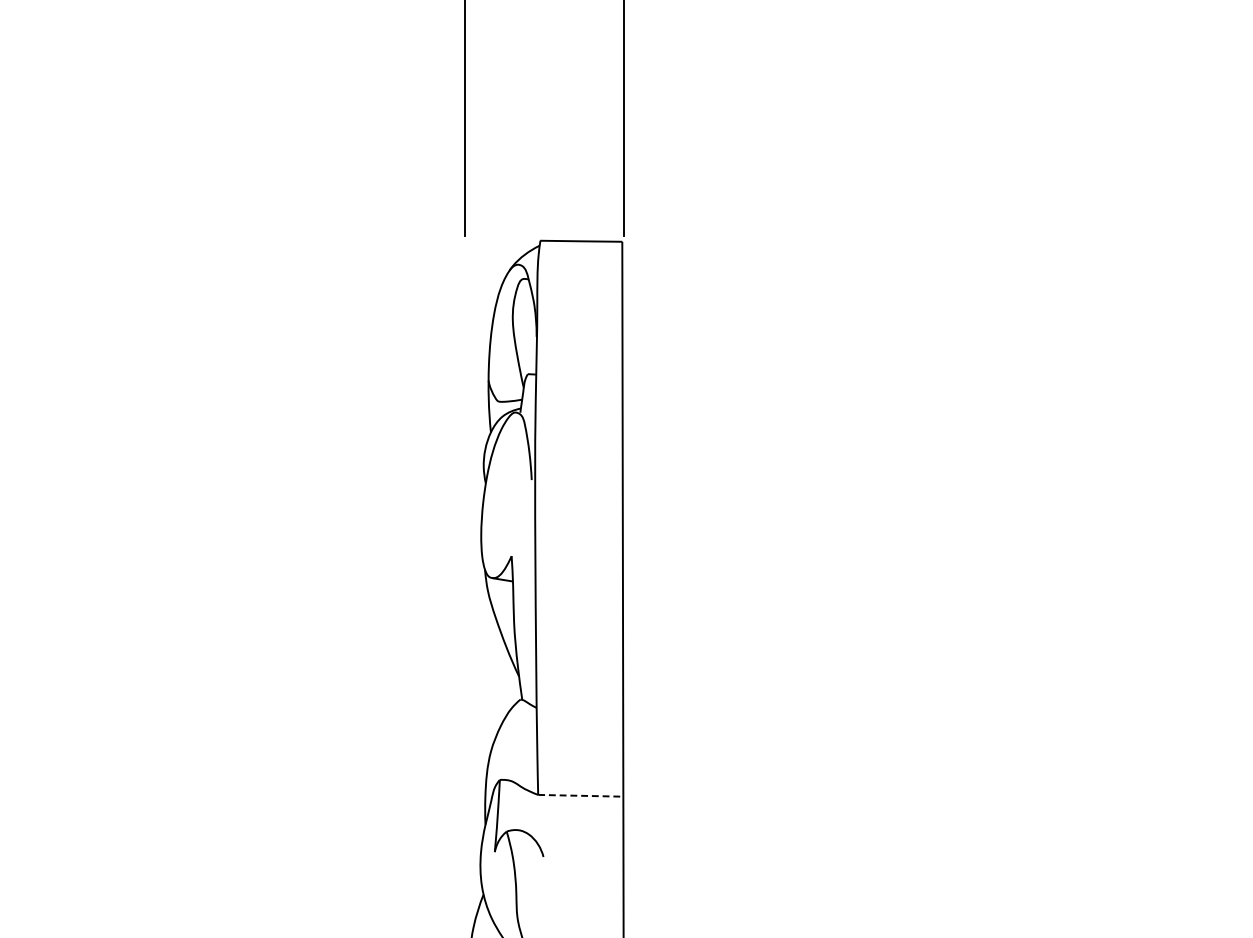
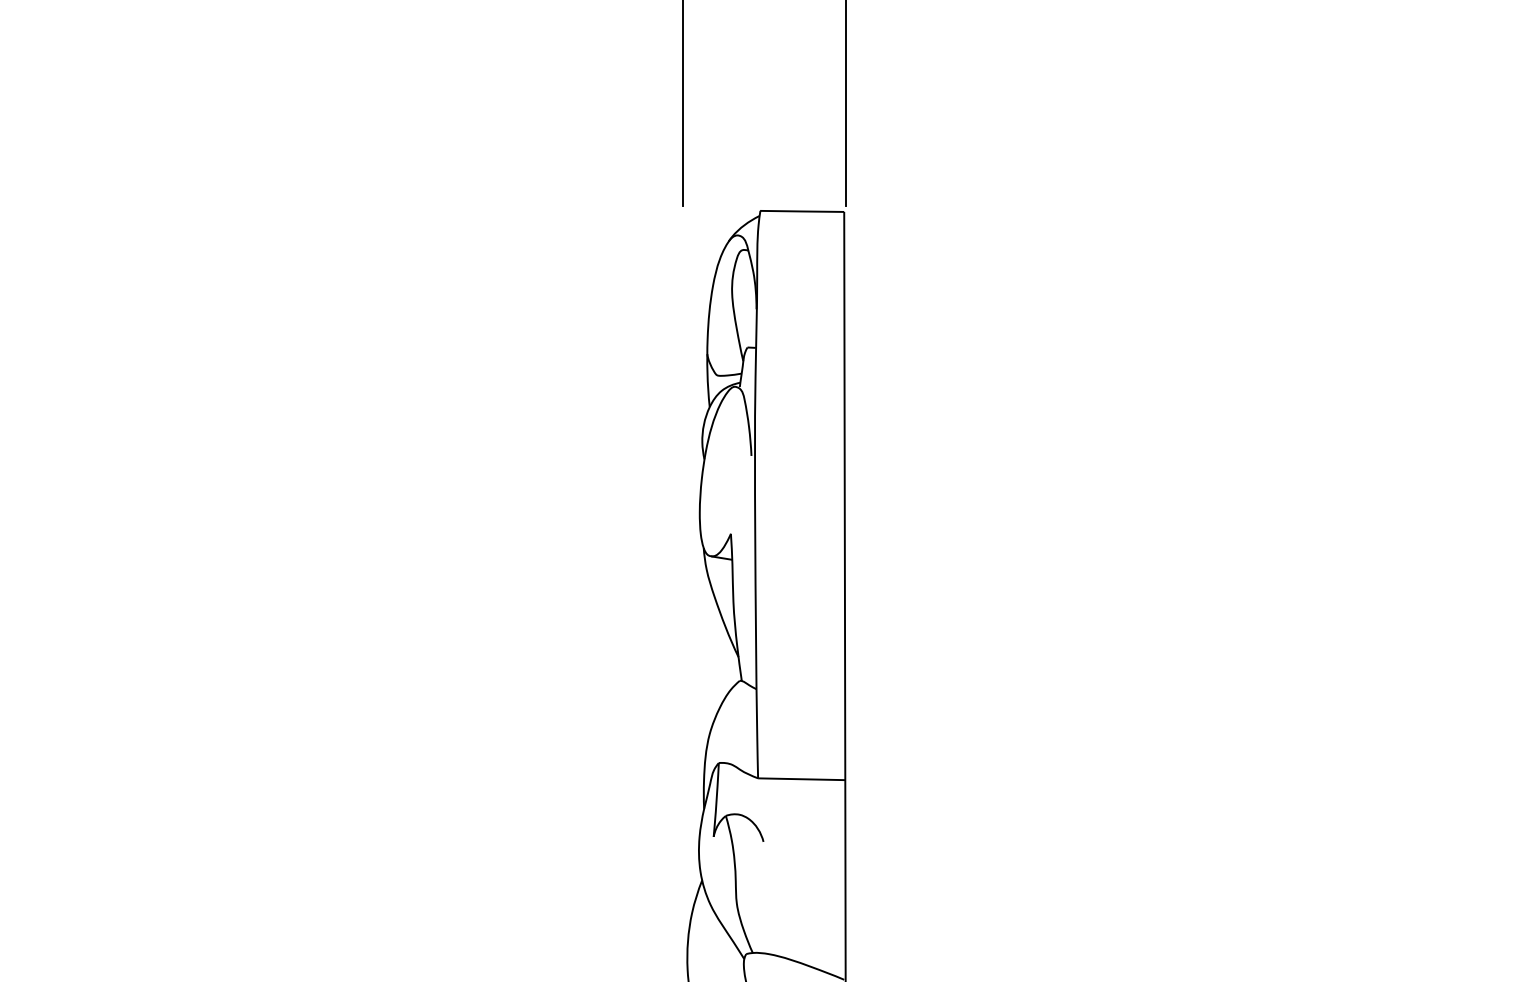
line: (580, 796) -> (801, 779), dashed -> solid

